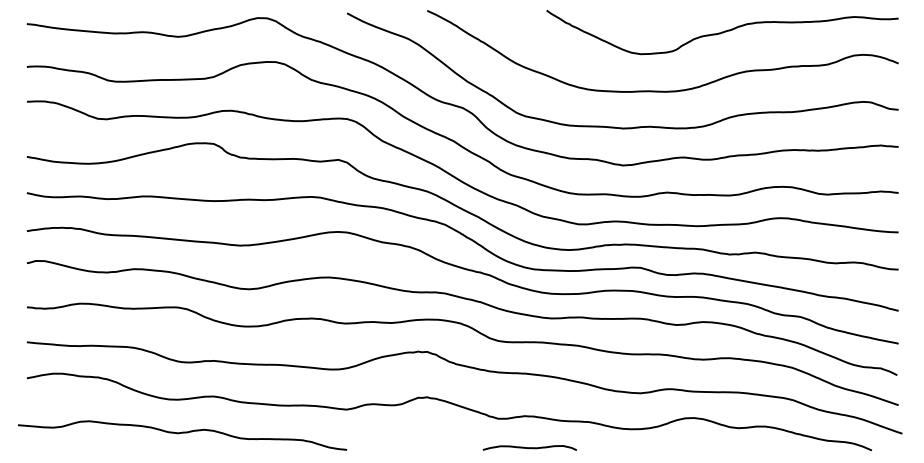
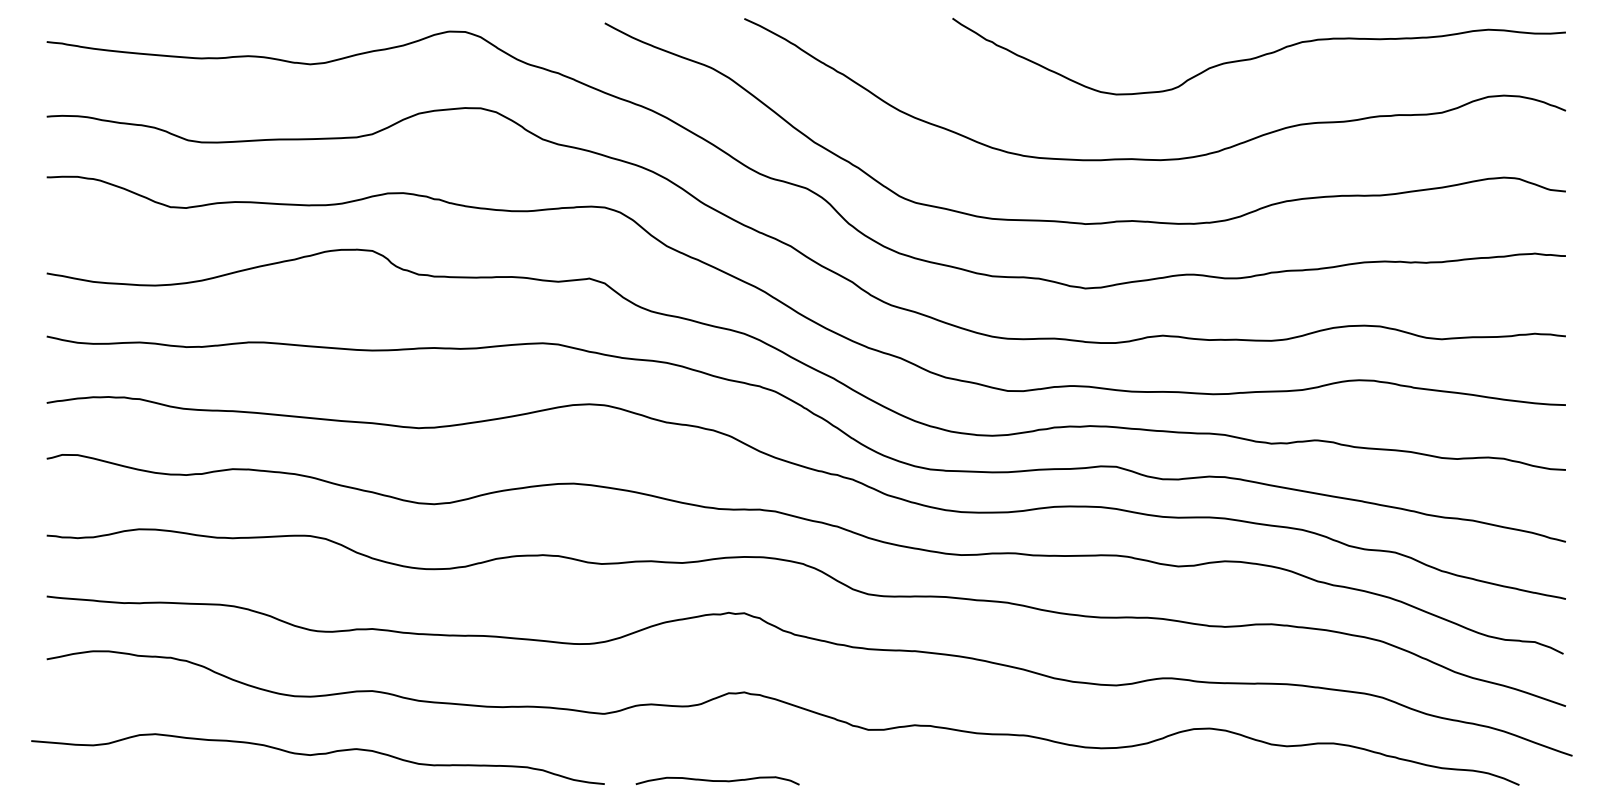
curve: (529, 447) -> (716, 779), moved

